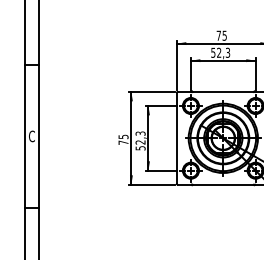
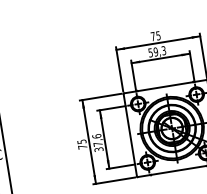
text: (219, 52) -> (156, 51), 52,3 -> 59,3
text: (140, 140) -> (97, 142), 52,3 -> 37,6

